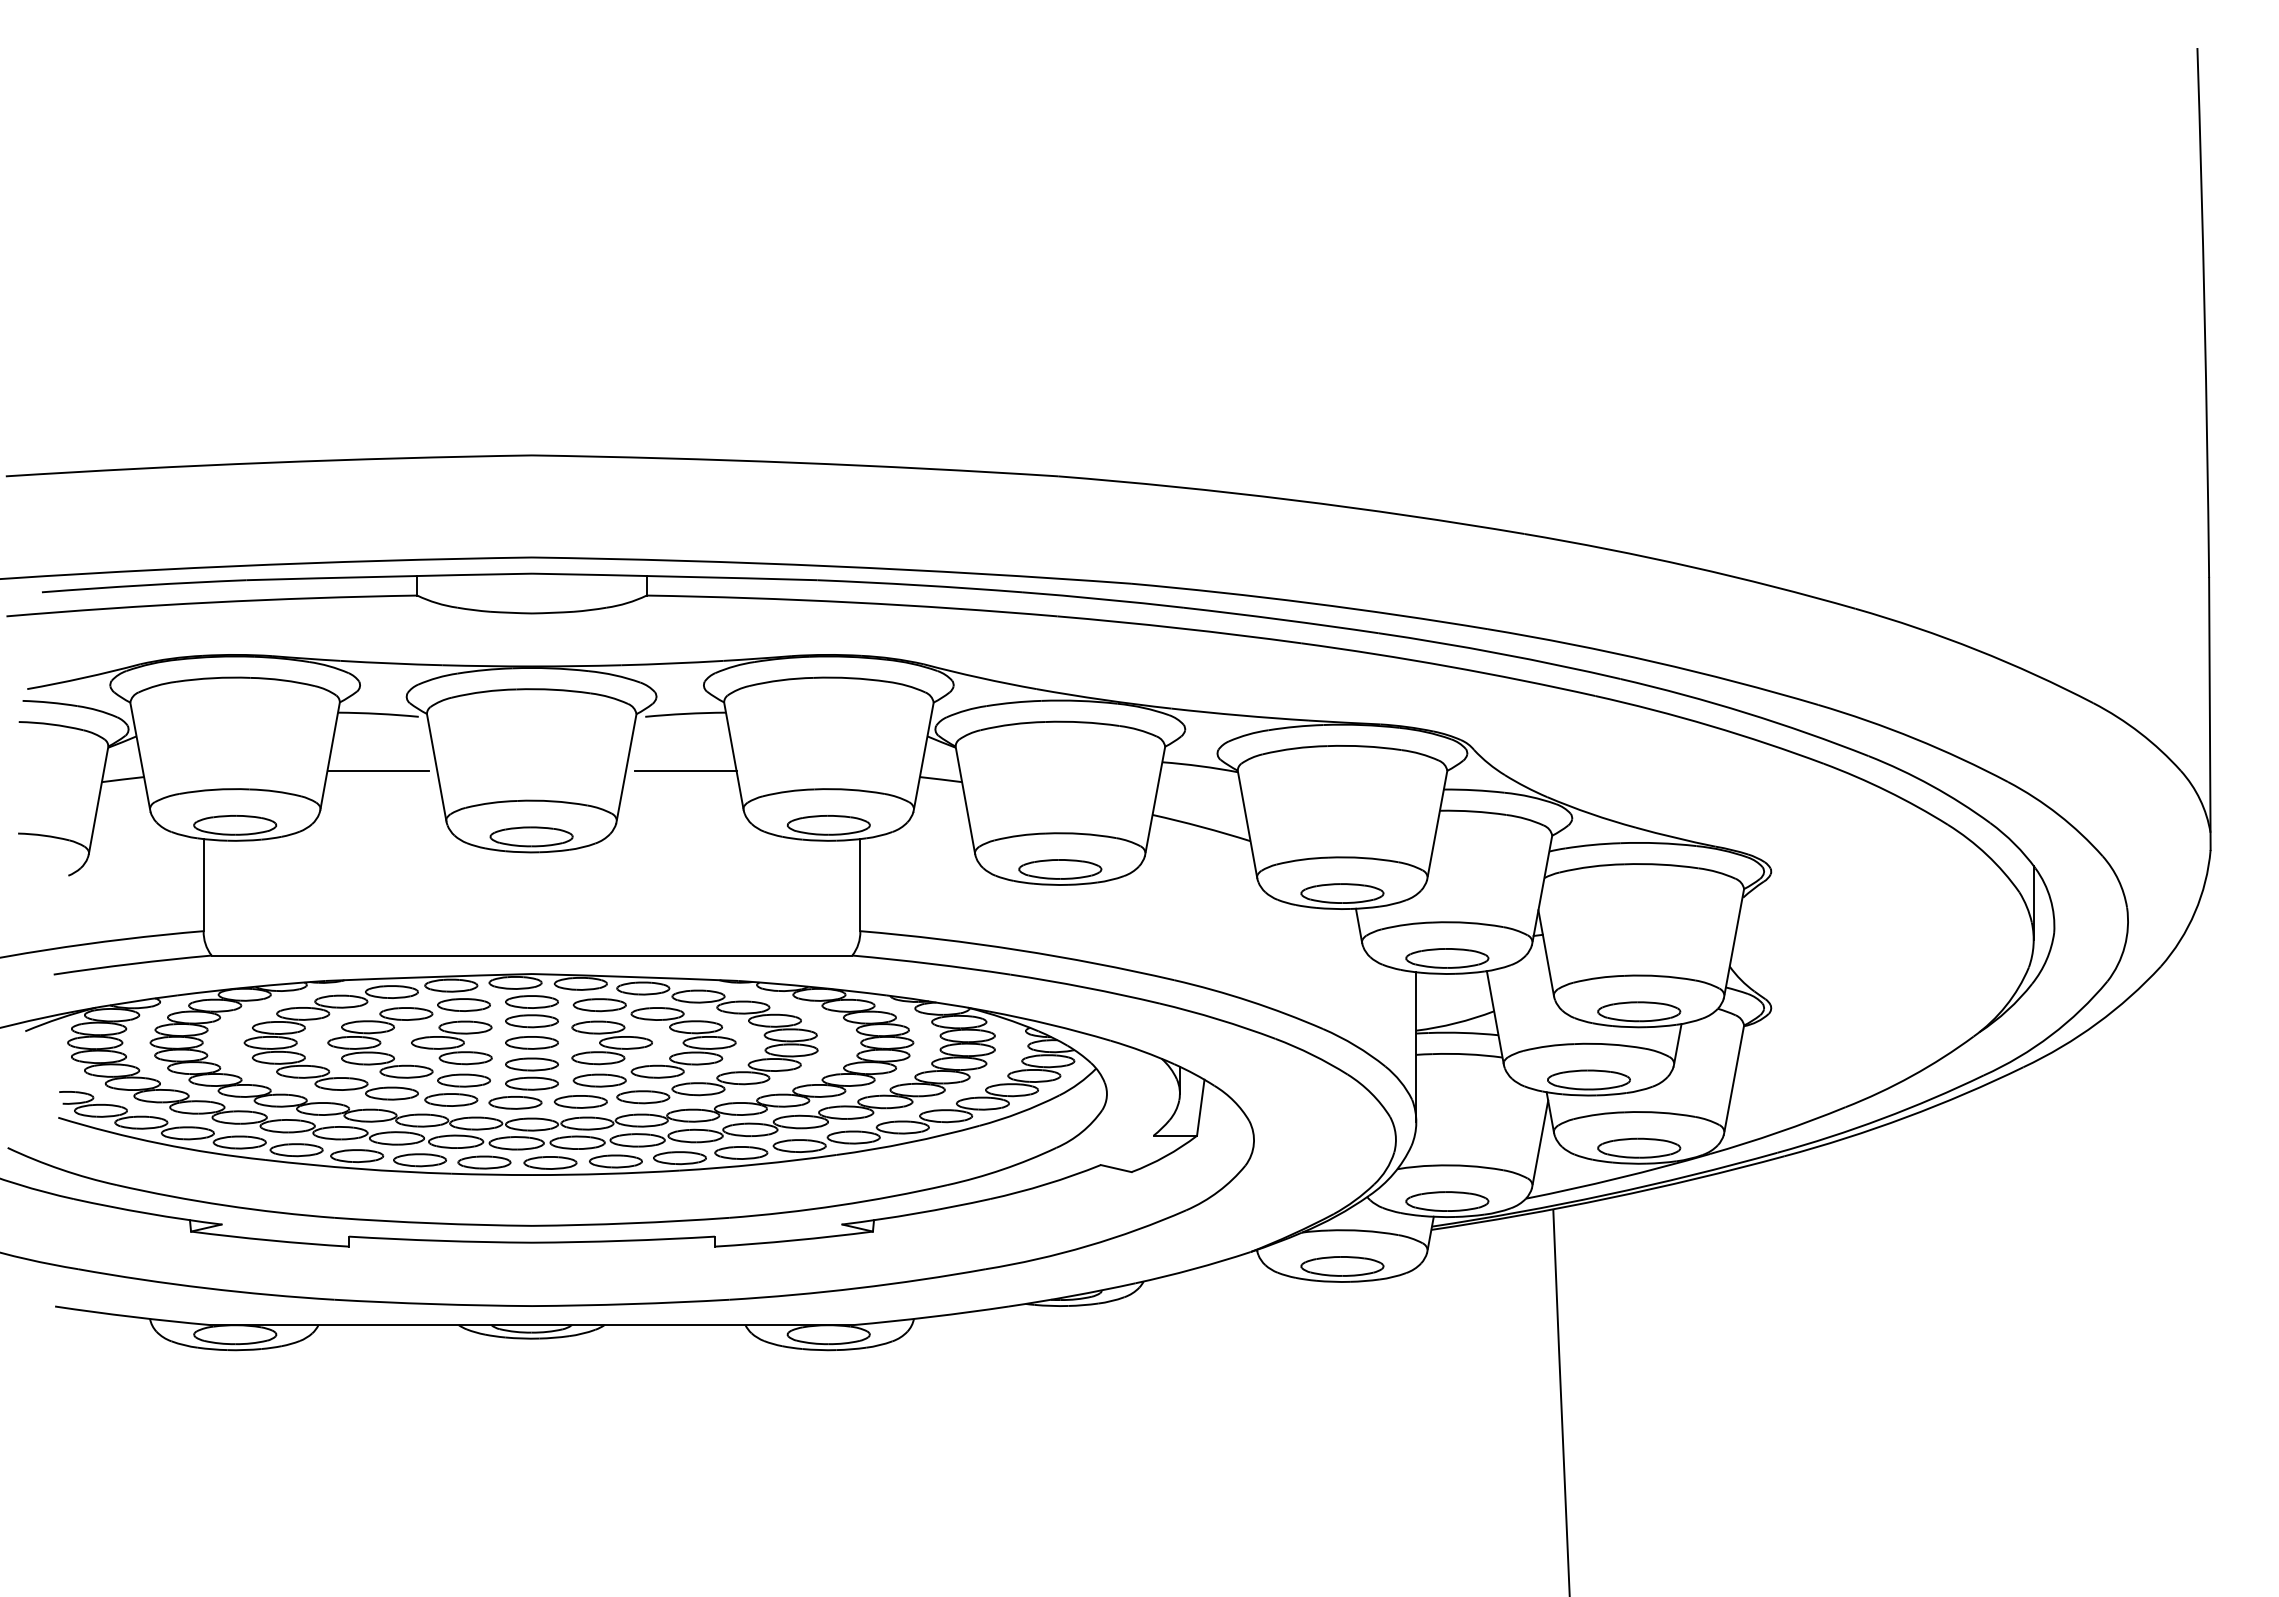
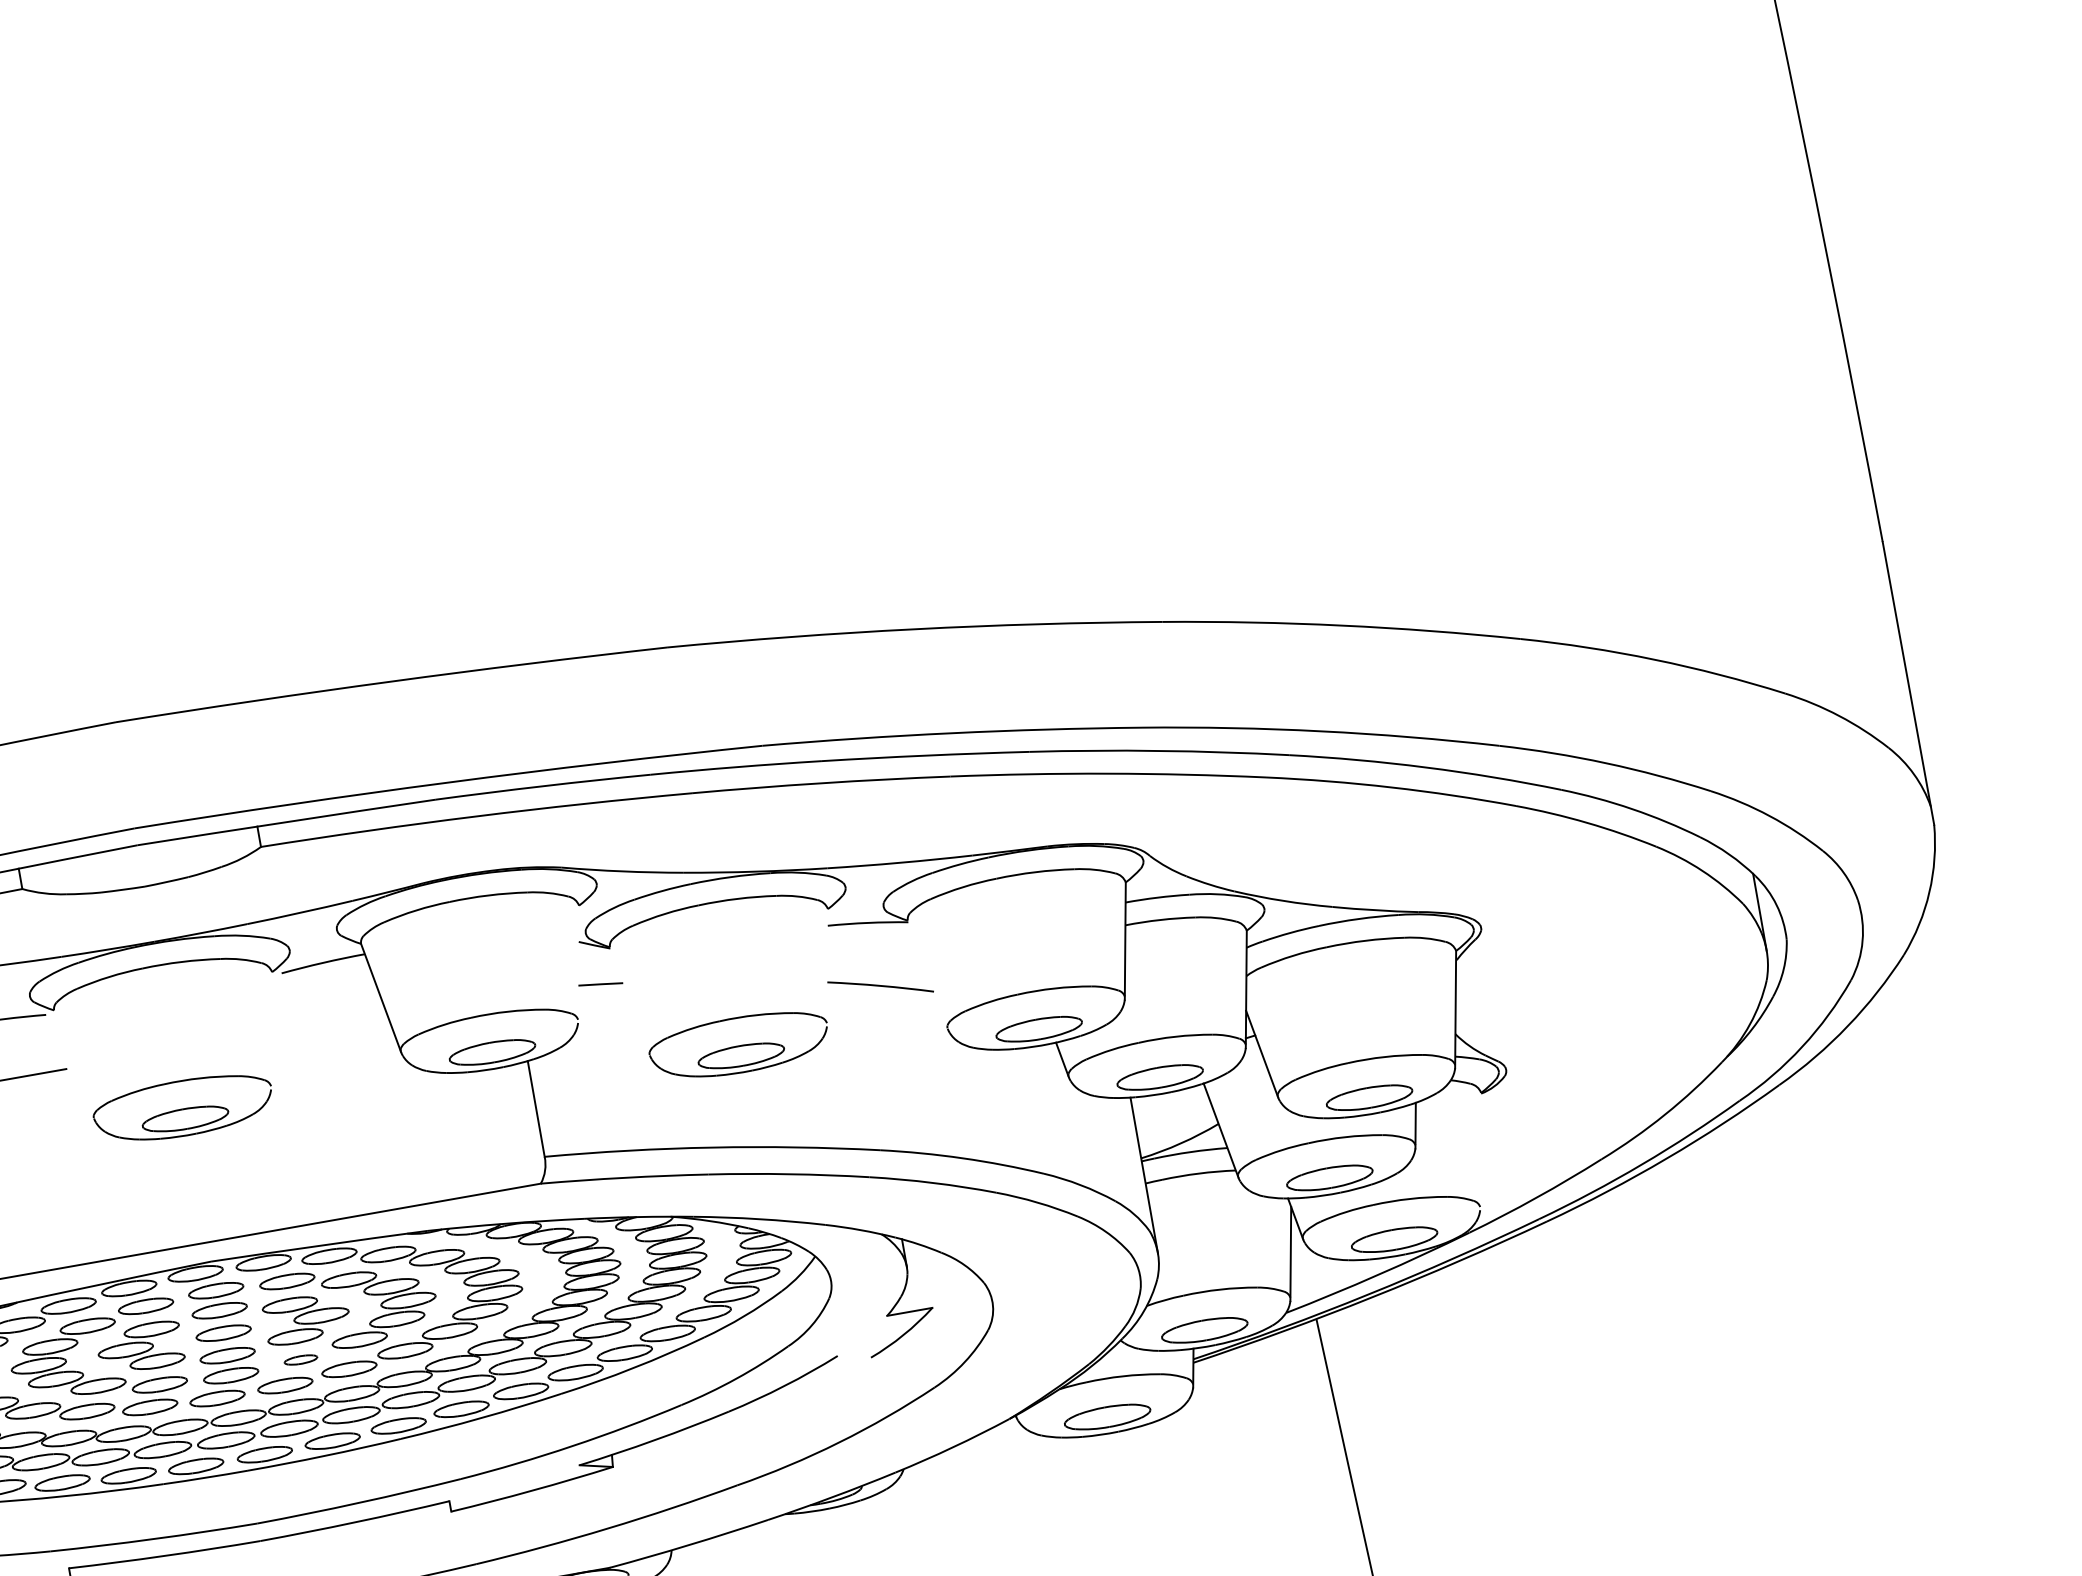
line: (923, 756) -> (578, 963), removed
line: (436, 767) -> (73, 1064), removed
line: (626, 768) -> (271, 1030), removed
line: (685, 770) -> (333, 1021), removed
line: (965, 799) -> (629, 1000), removed
line: (1154, 800) -> (826, 966), removed
line: (1247, 824) -> (927, 974), removed
line: (1733, 1079) -> (1480, 1150), removed
part: (599, 1080) -> (300, 1359), size x0.6
line: (1200, 1107) -> (930, 1277), removed
line: (1115, 1168) -> (853, 1356), removed

